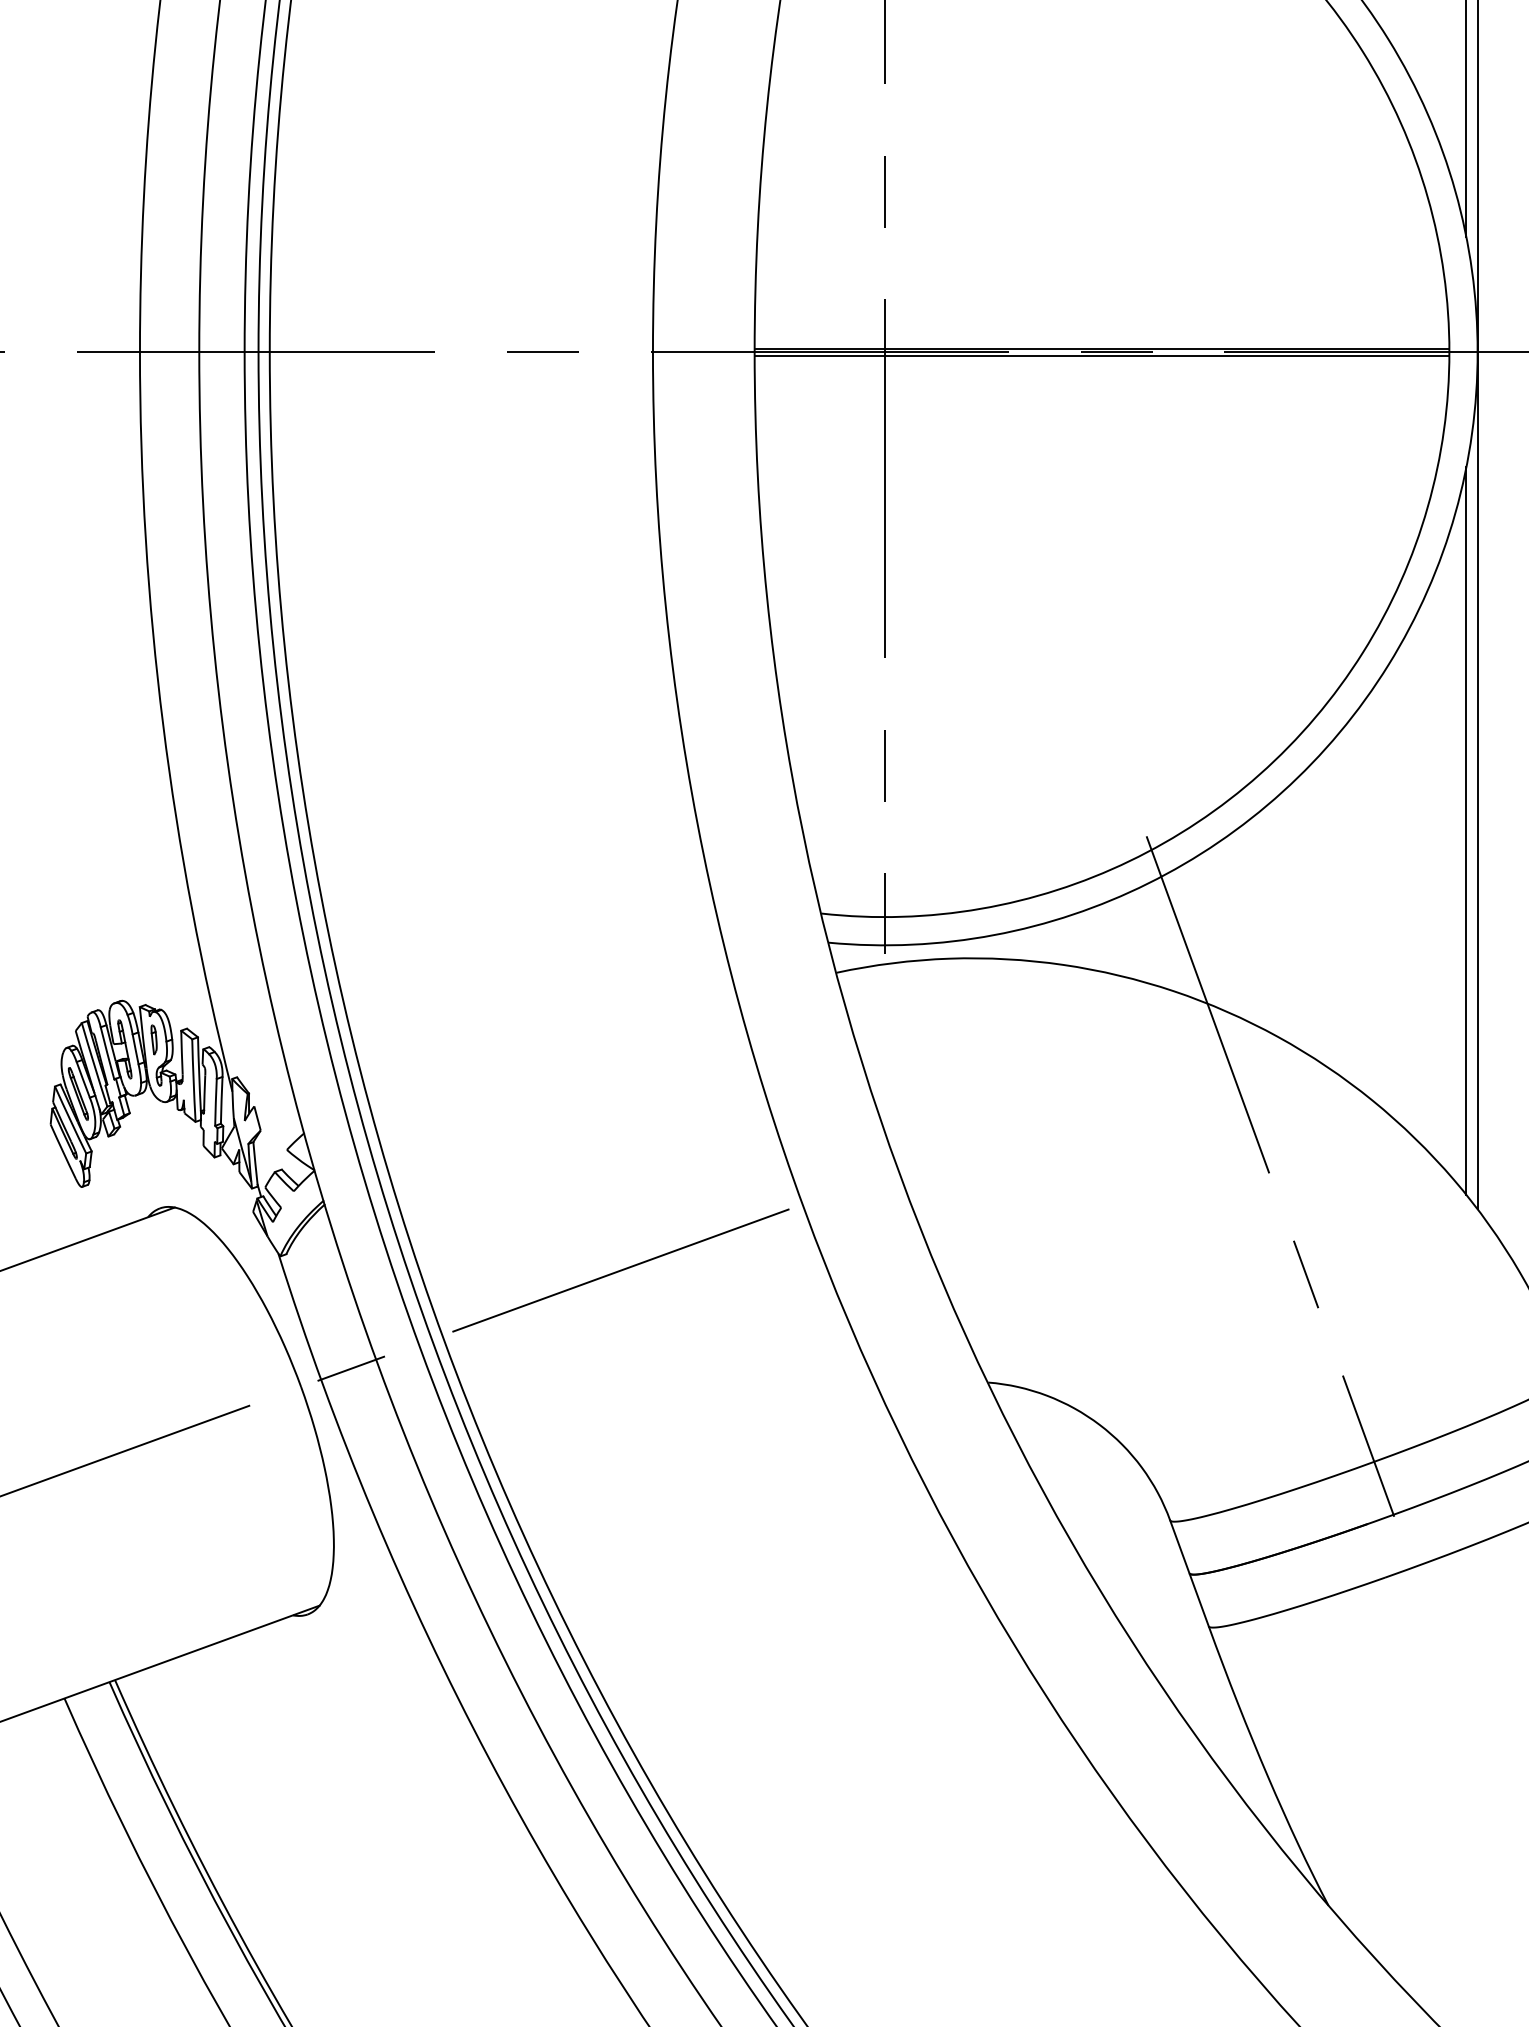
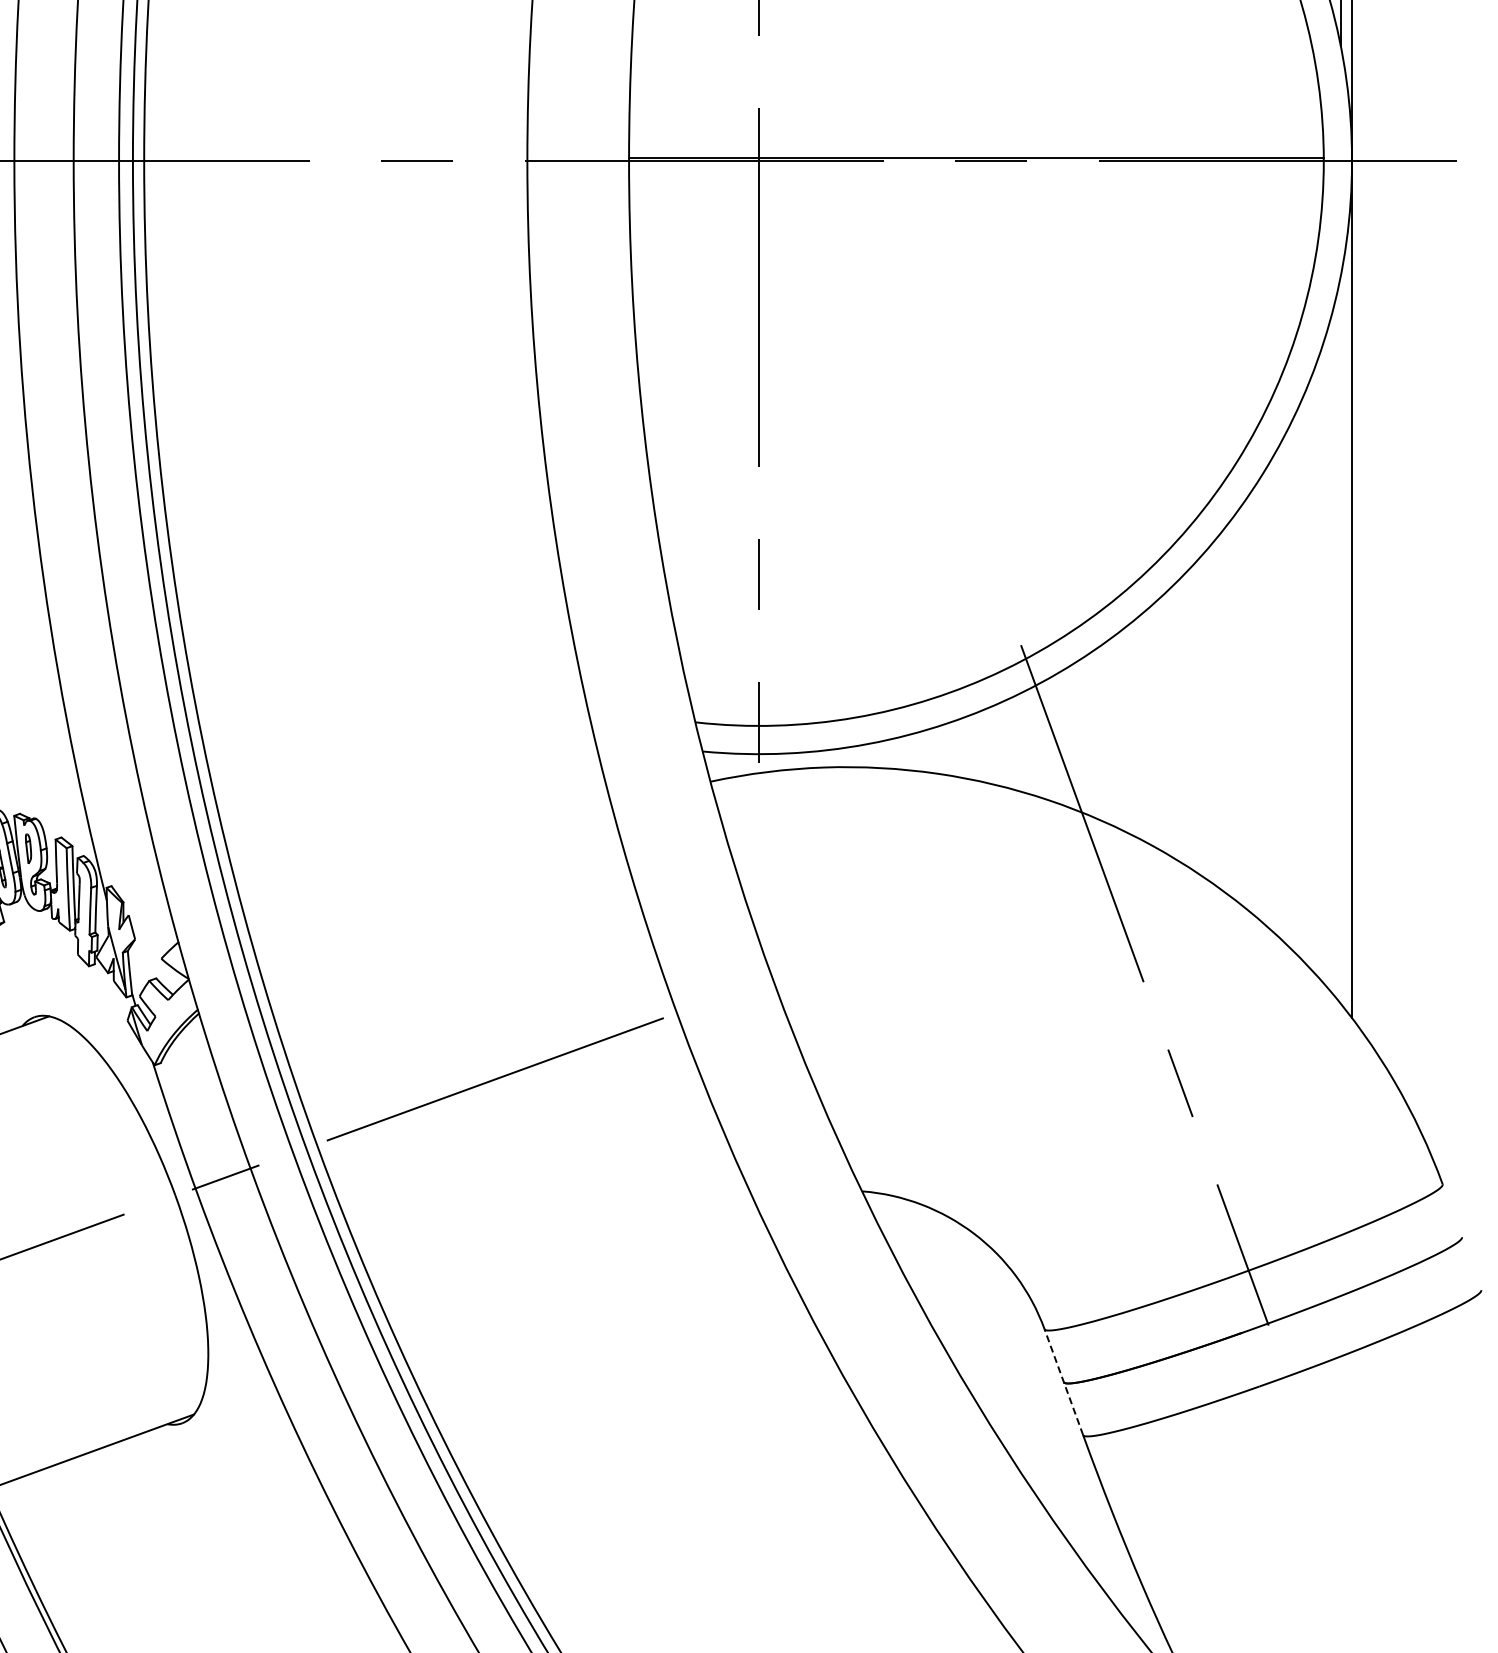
line: (1101, 355) -> (975, 164), removed
line: (1466, 830) -> (1340, 639), removed
line: (1189, 1572) -> (1063, 1381), solid -> dashed

